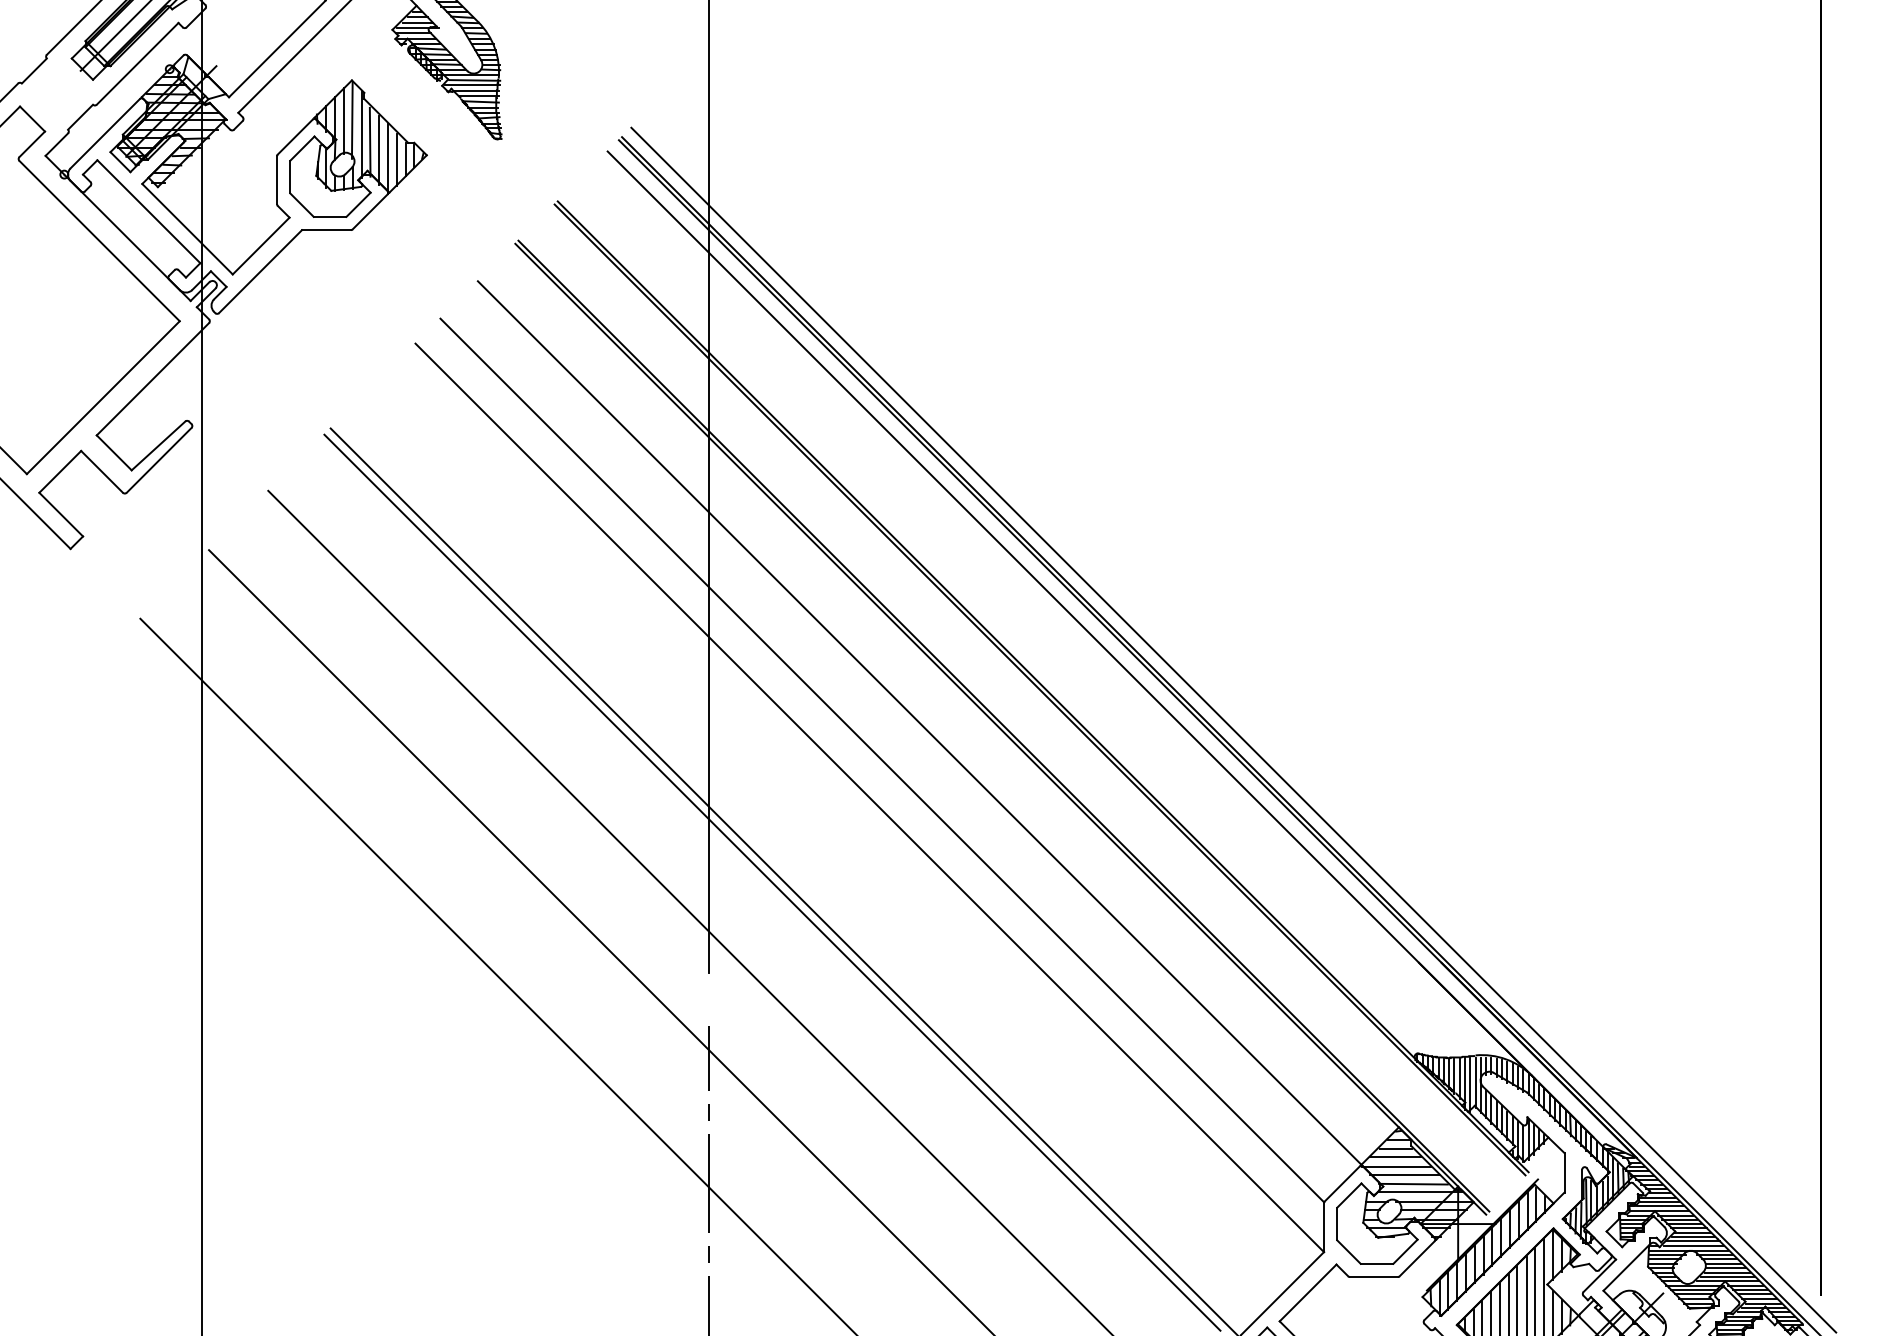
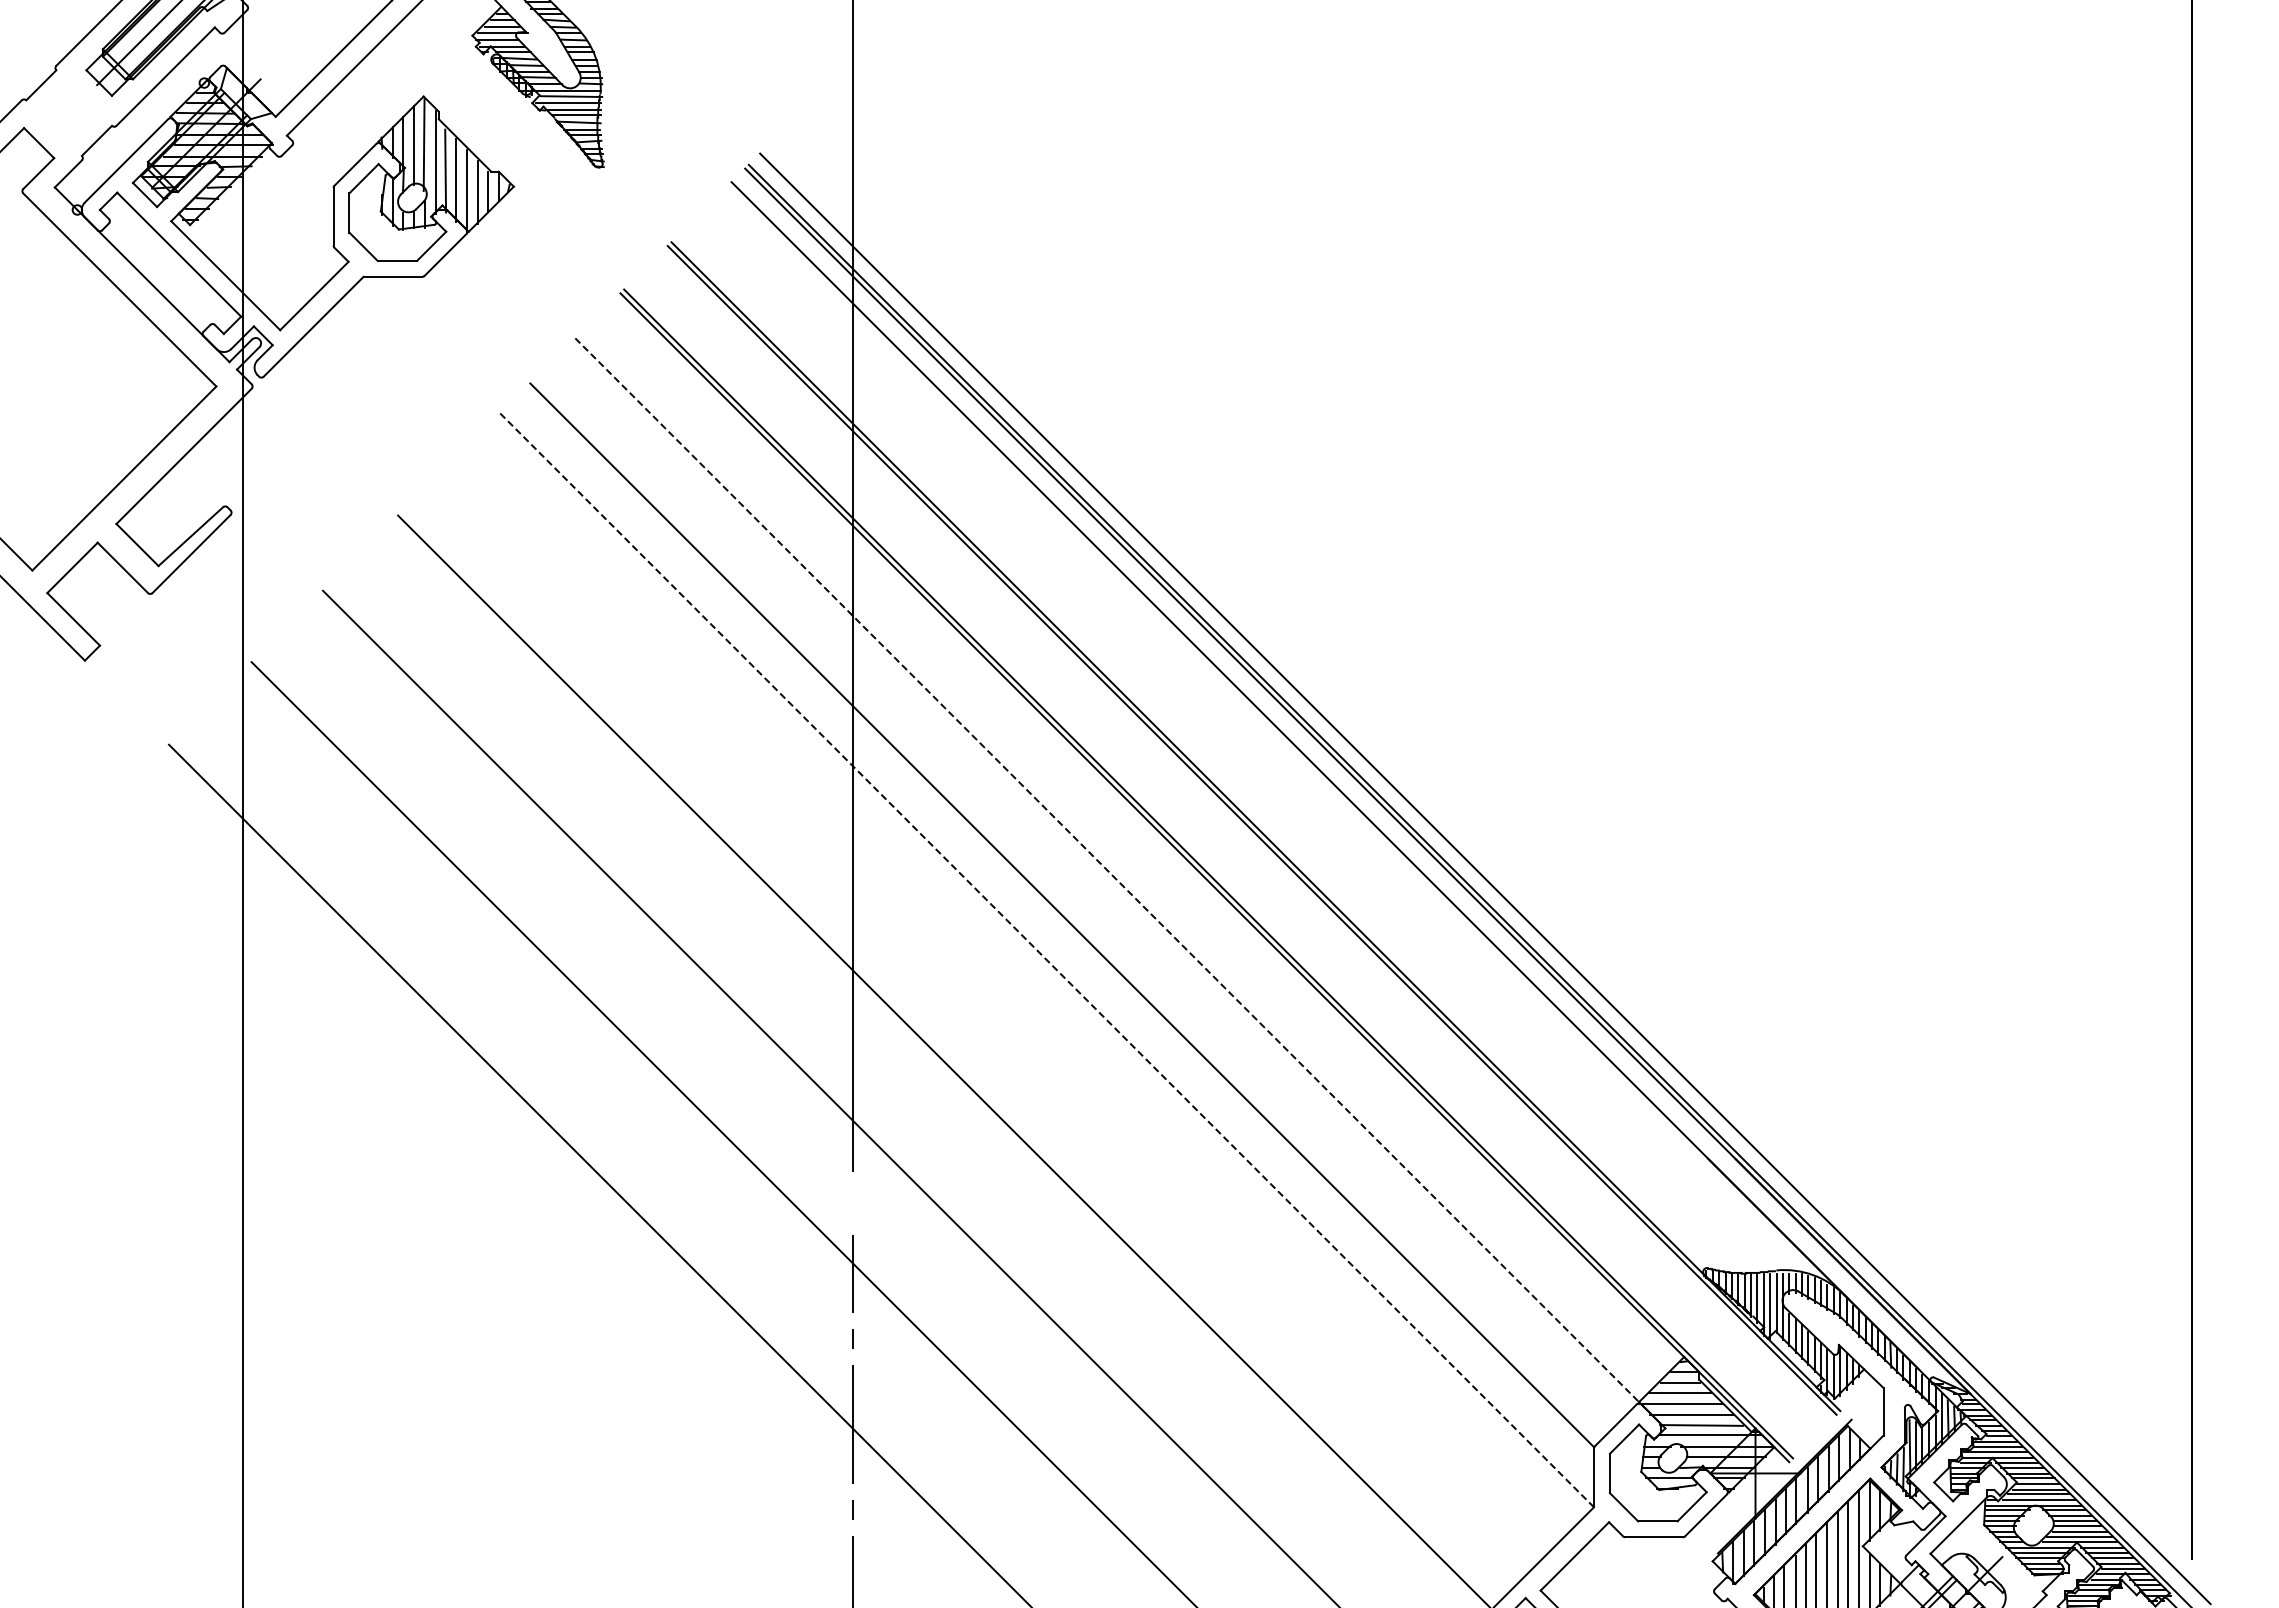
line: (919, 723) -> (1107, 870), solid -> dashed
line: (870, 797) -> (1047, 960), solid -> dashed
line: (772, 882) -> (929, 1062), removed

